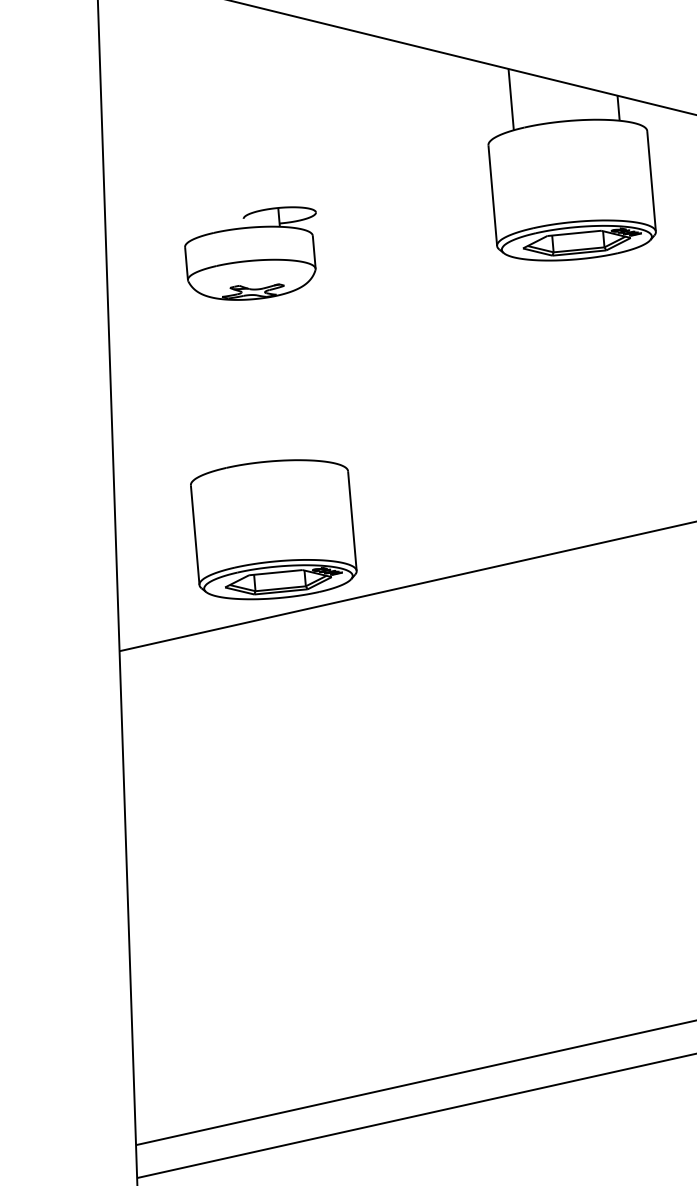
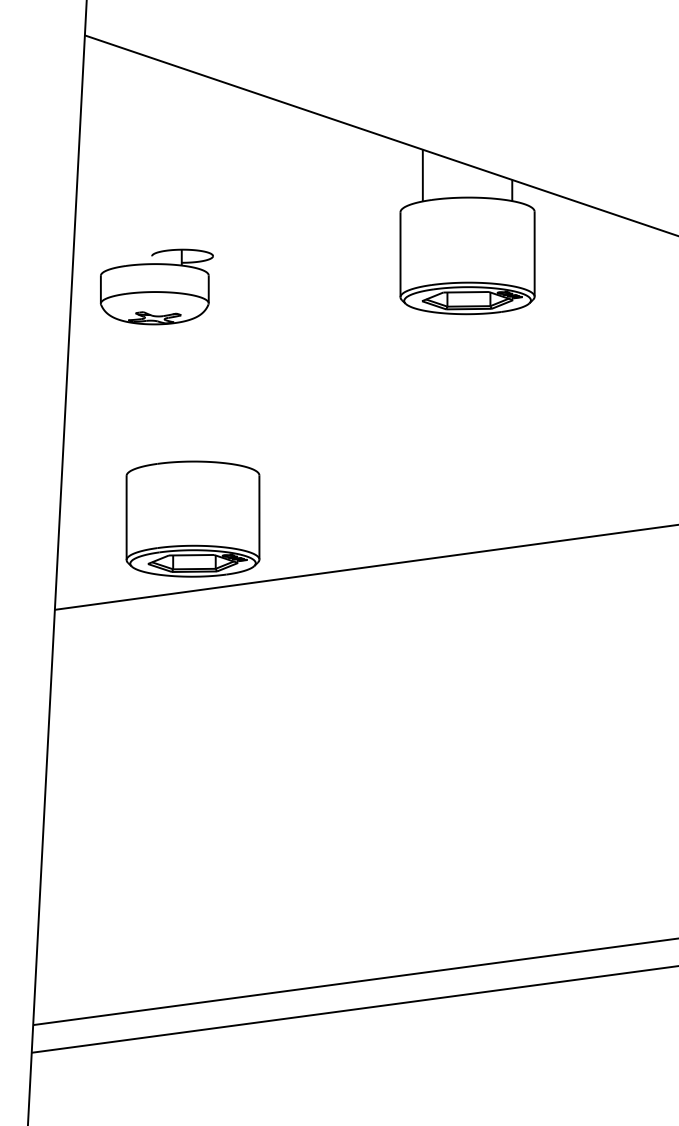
part: (252, 254) -> (156, 286), moved

